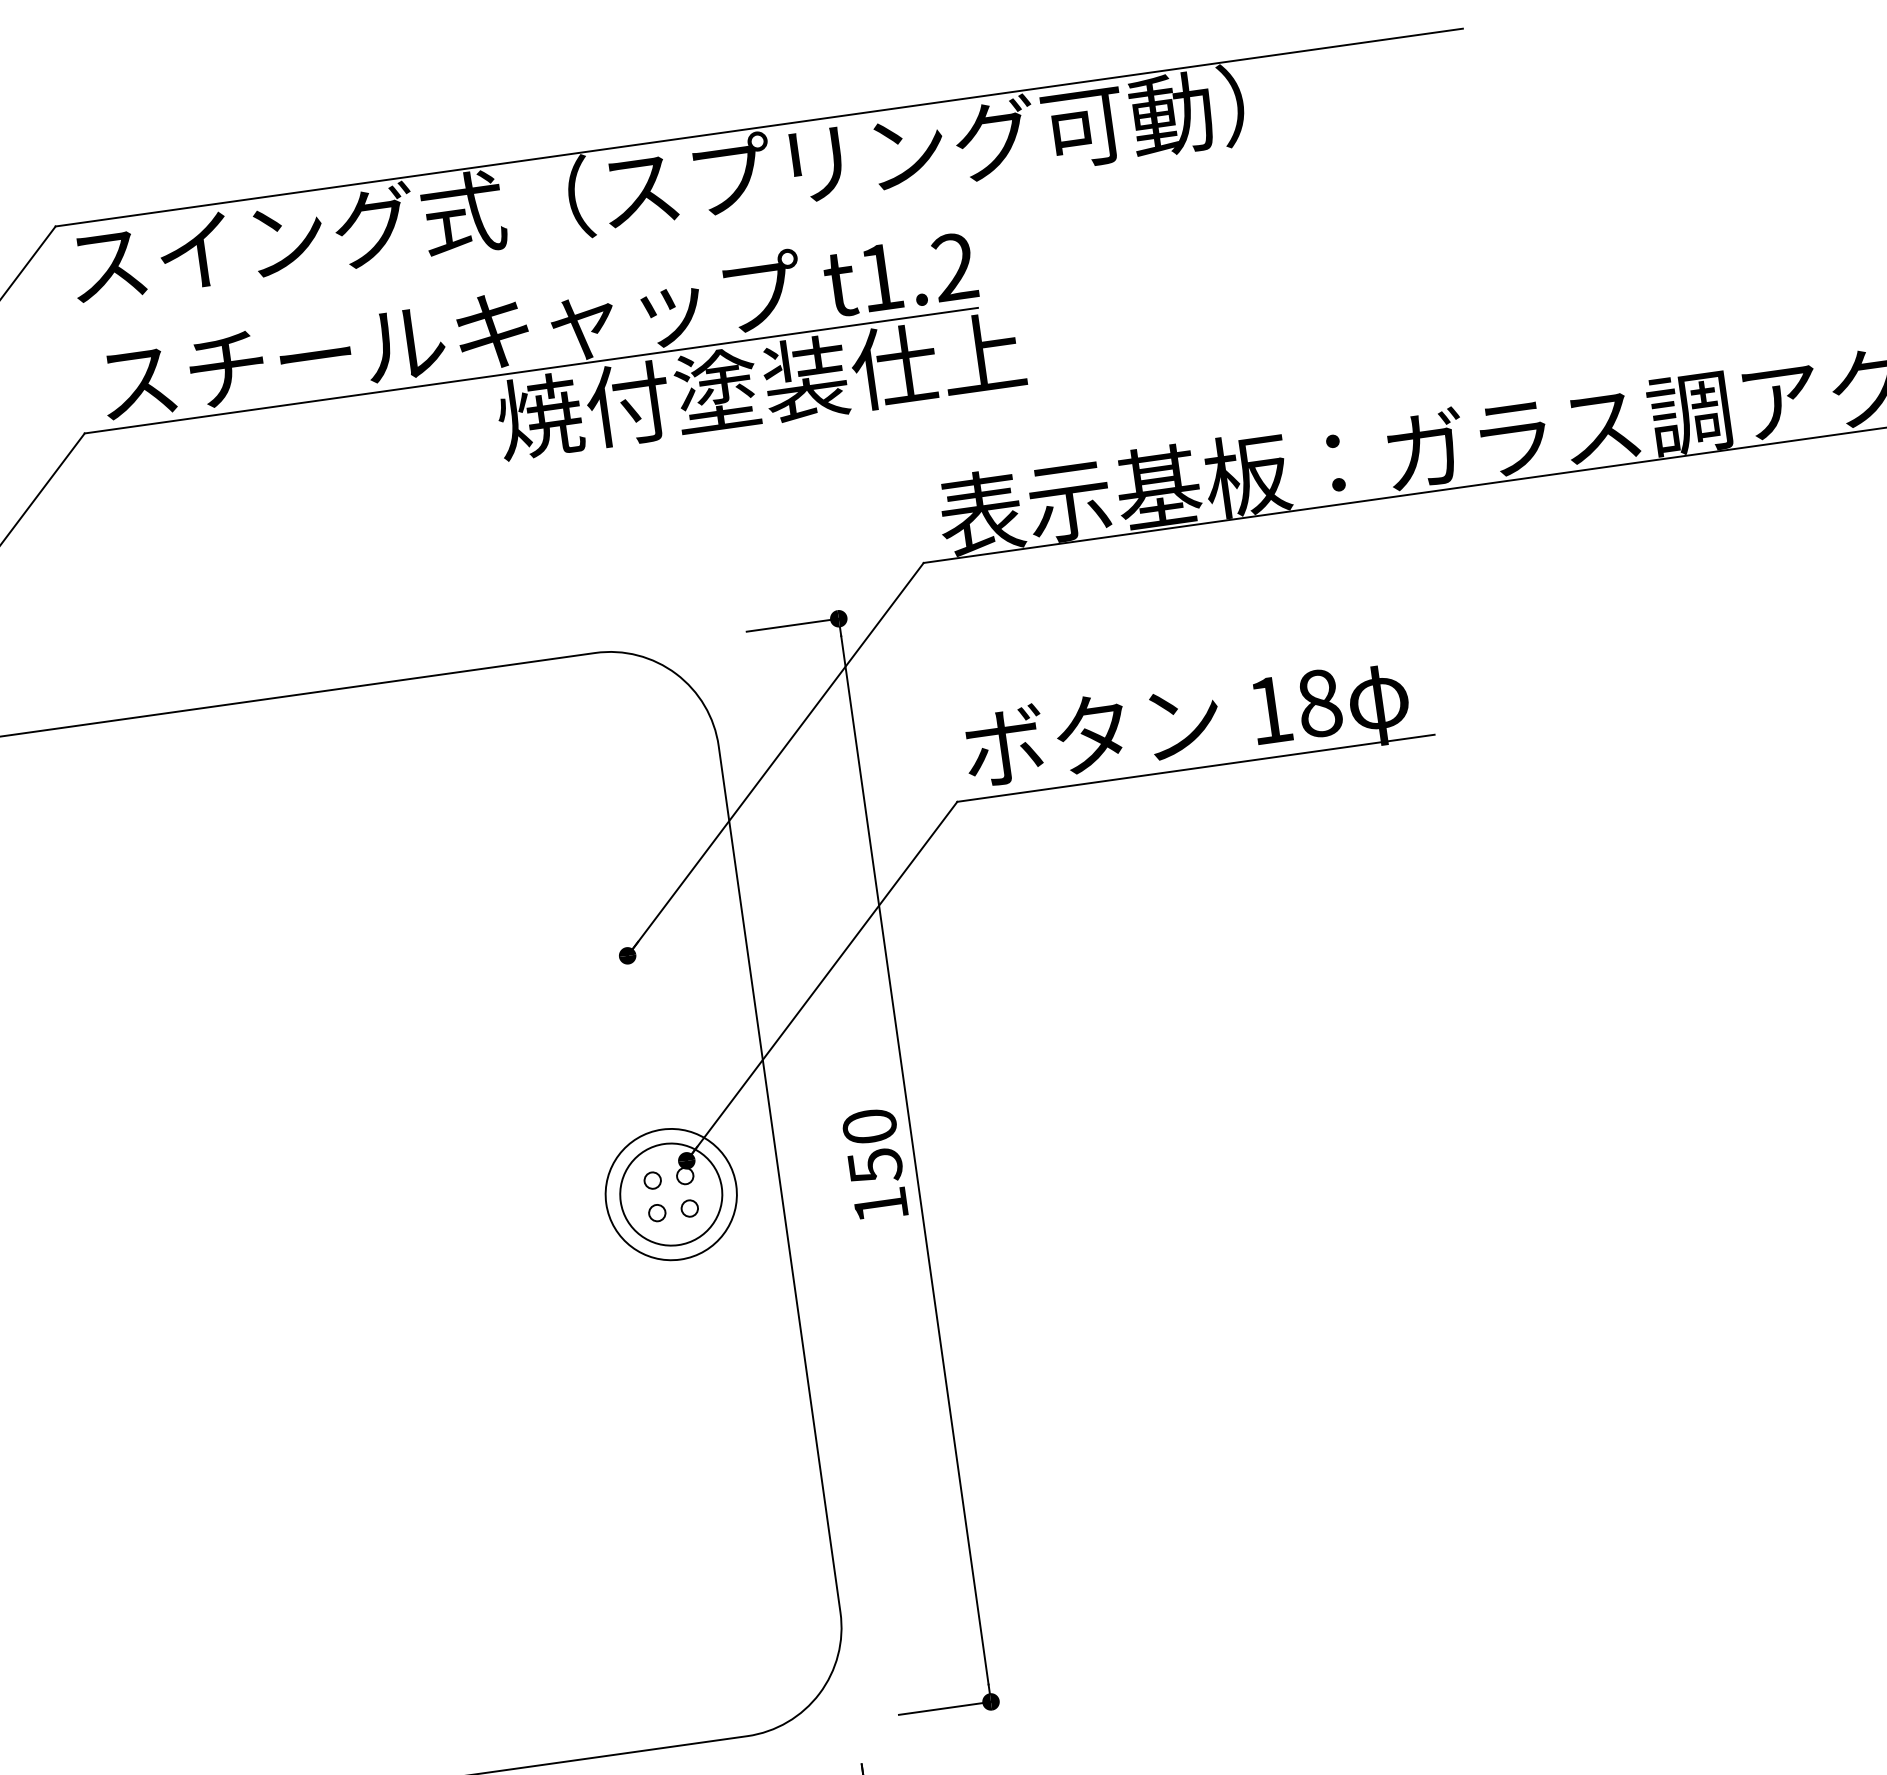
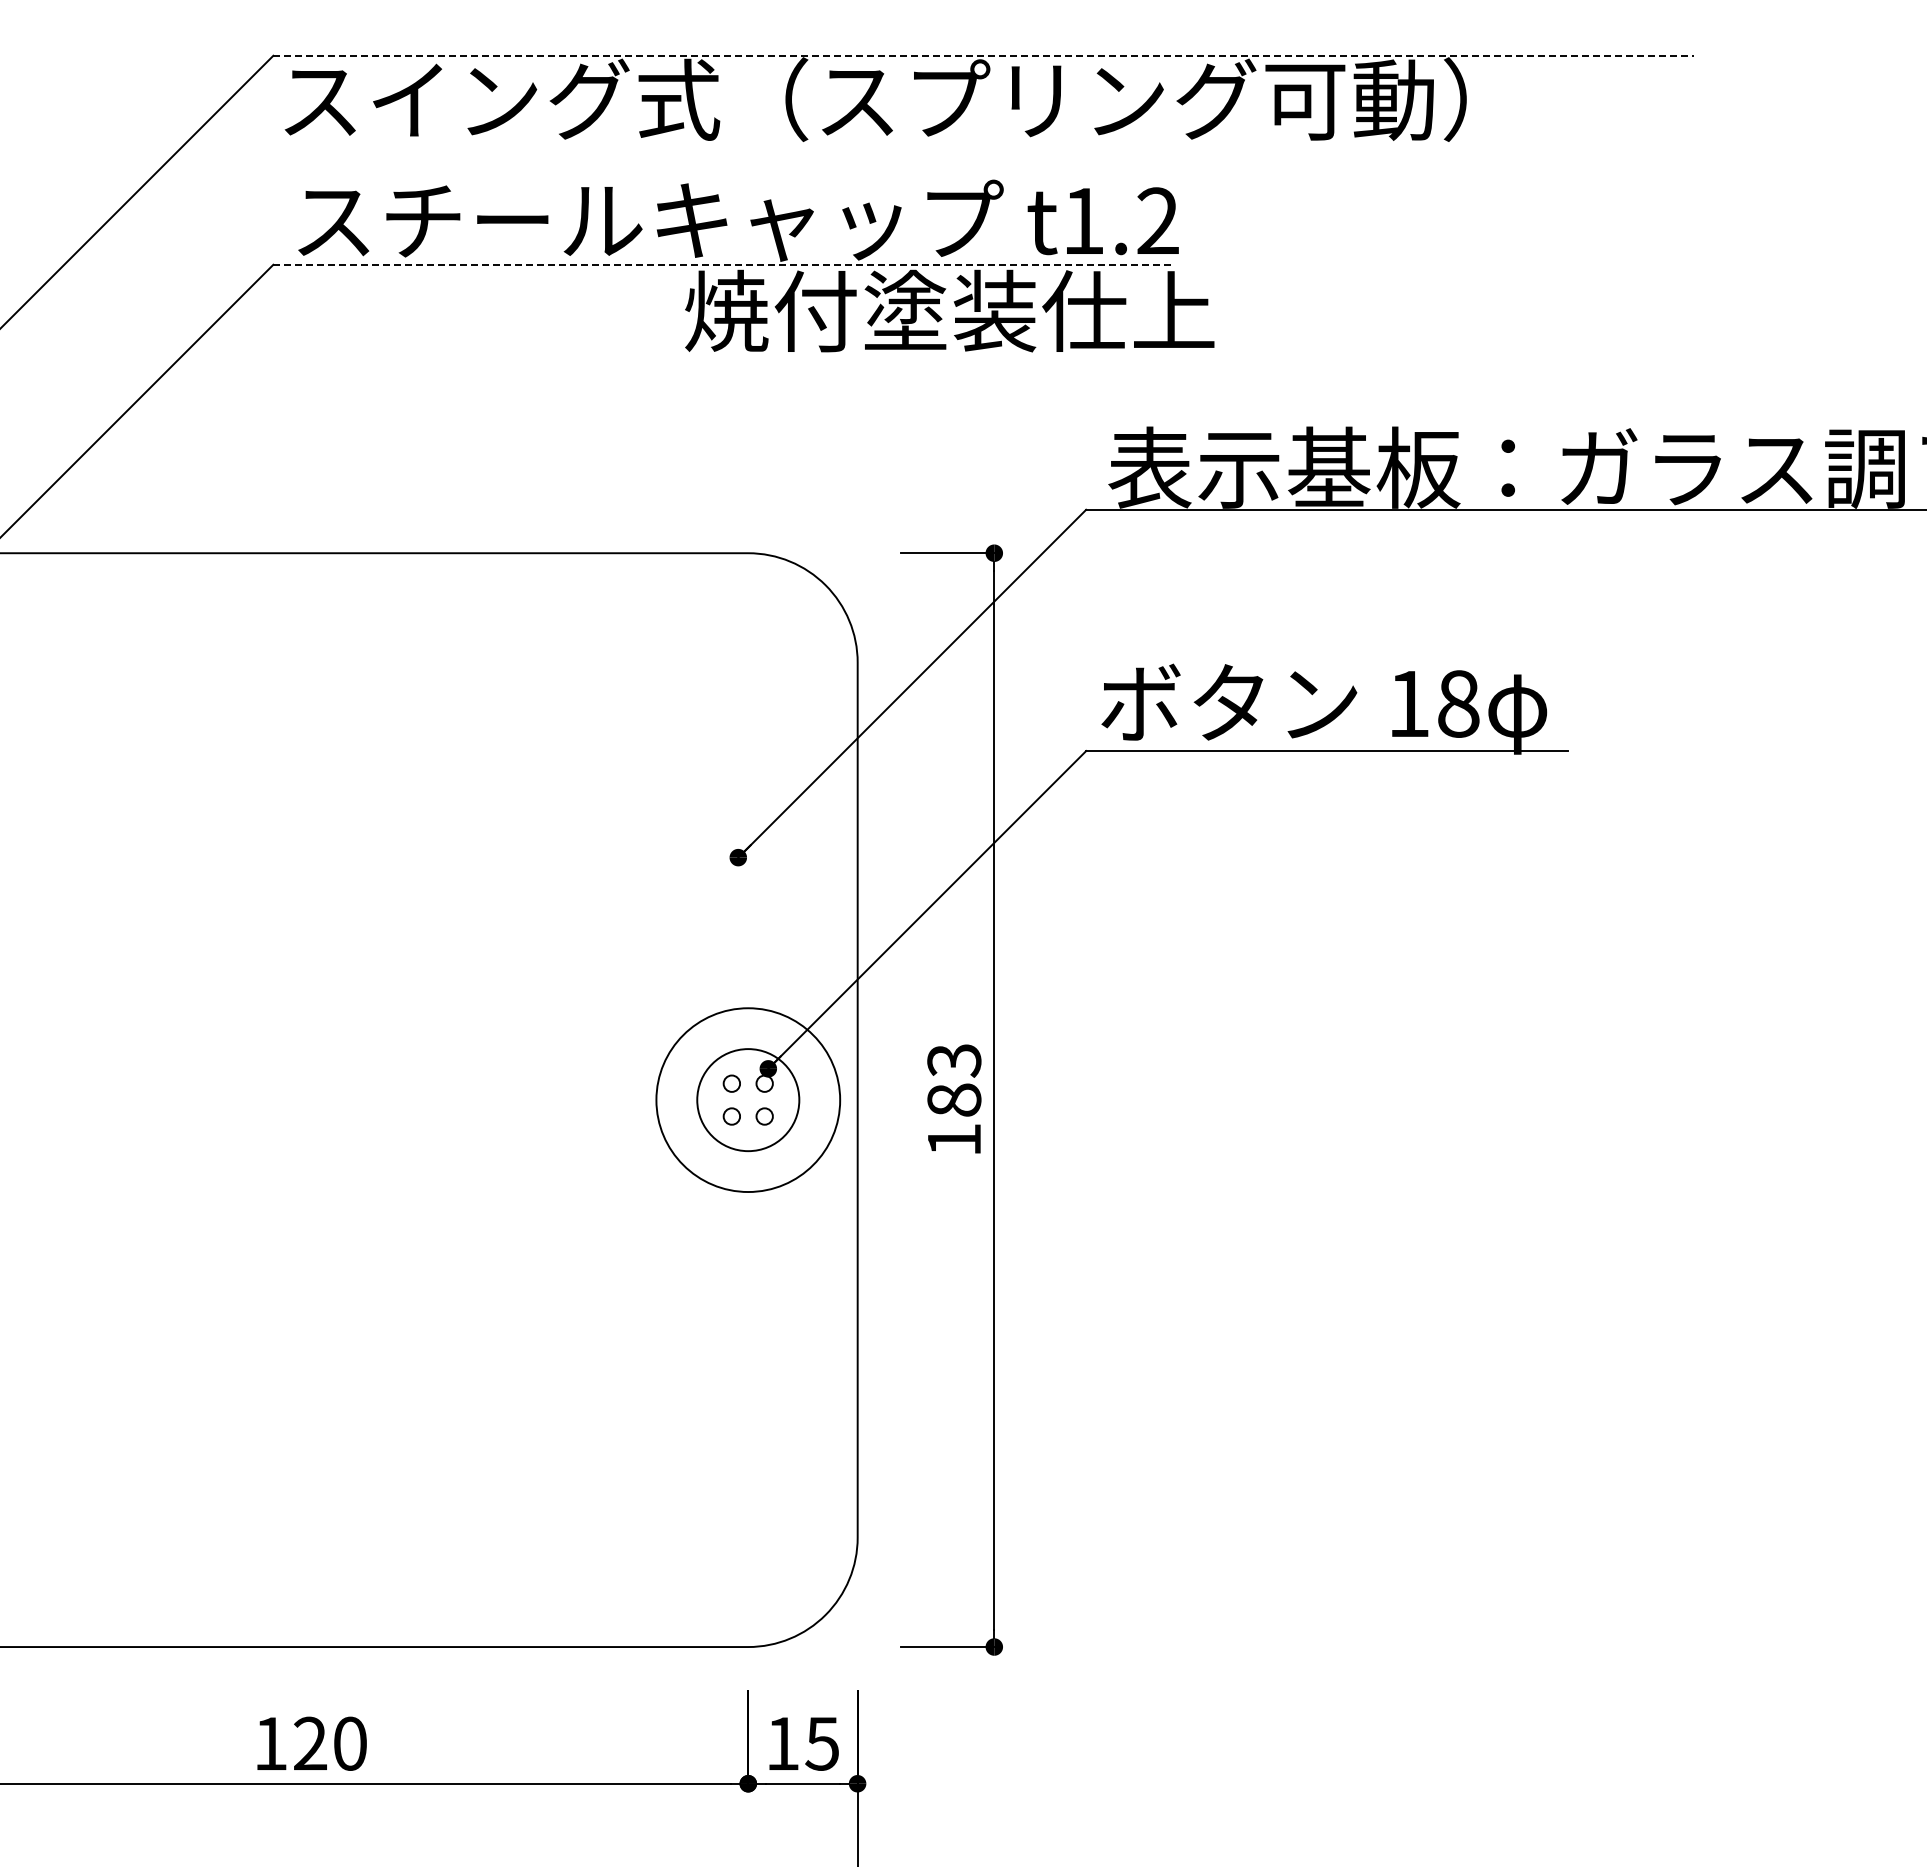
line: (758, 127) -> (983, 55), solid -> dashed
line: (531, 370) -> (724, 264), solid -> dashed
text: (872, 1146) -> (954, 1080), 150 -> 183
circle: (670, 1194) -> (747, 1099), size x1.4

